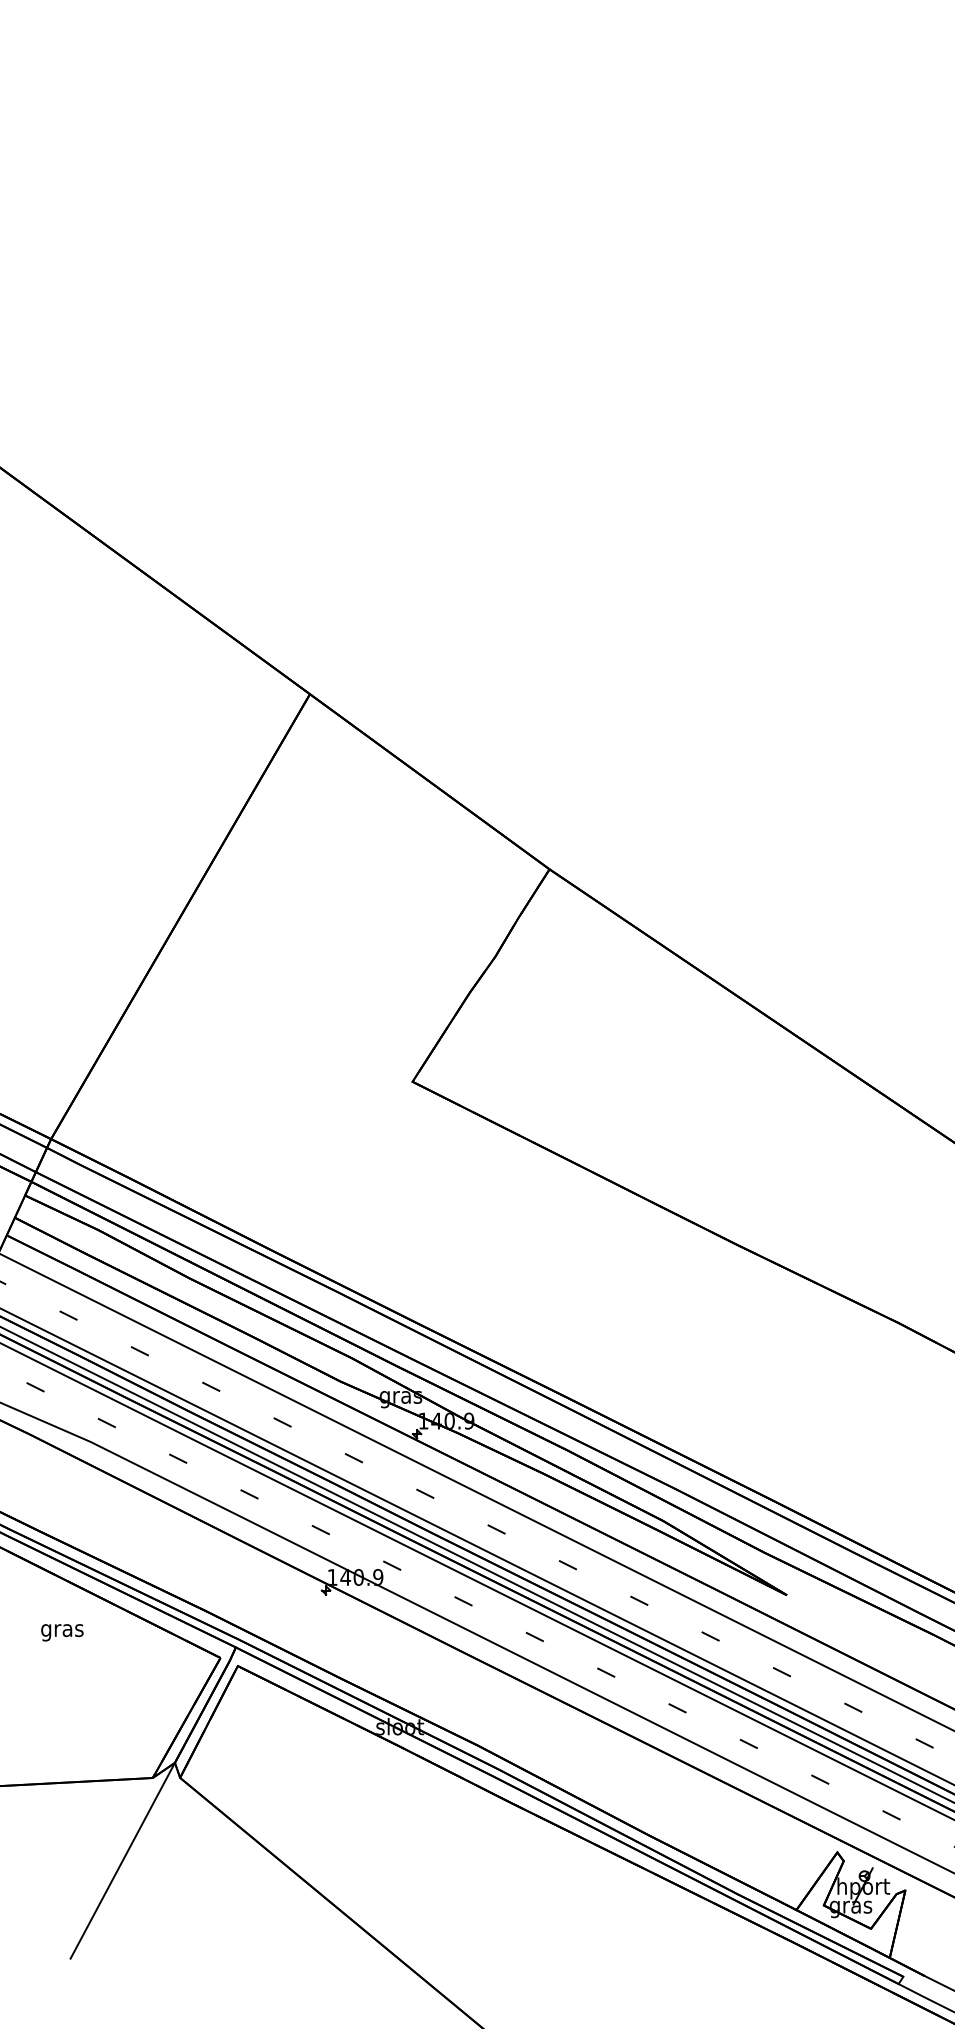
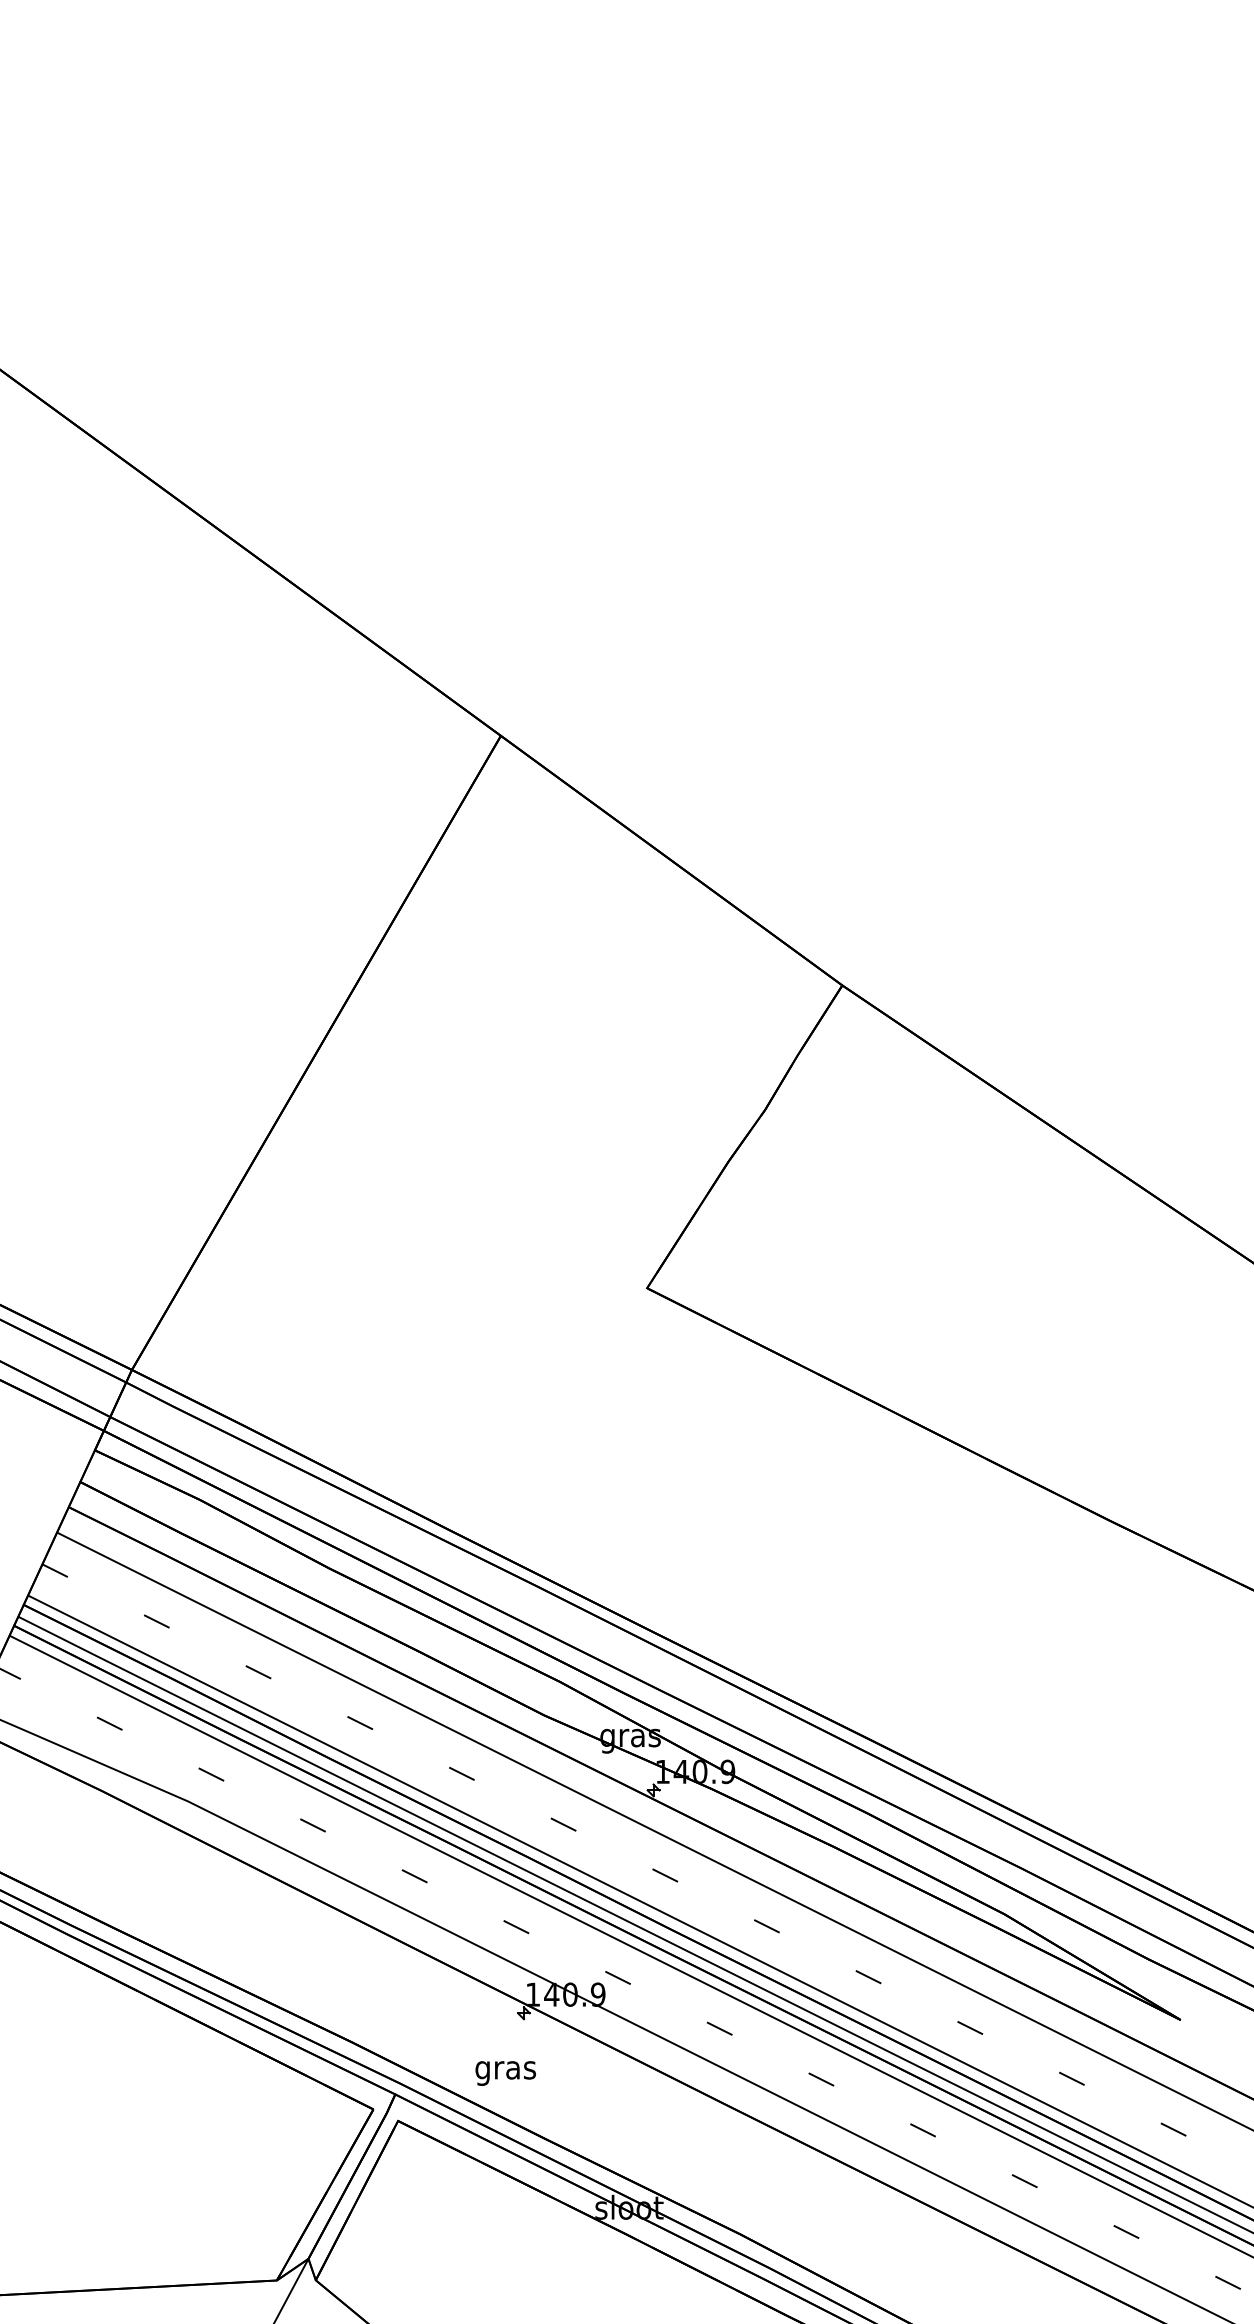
text: (62, 1632) -> (505, 2073), moved

